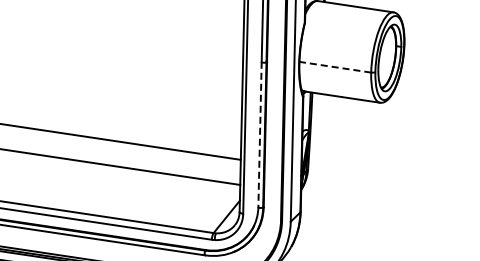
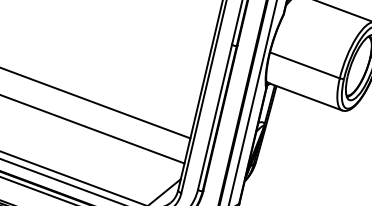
line: (334, 67) -> (304, 65), dashed -> solid
line: (260, 134) -> (215, 117), dashed -> solid

